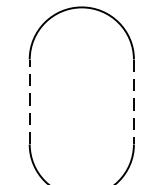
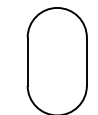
line: (29, 101) -> (27, 61), dashed -> solid
line: (133, 103) -> (86, 62), dashed -> solid

